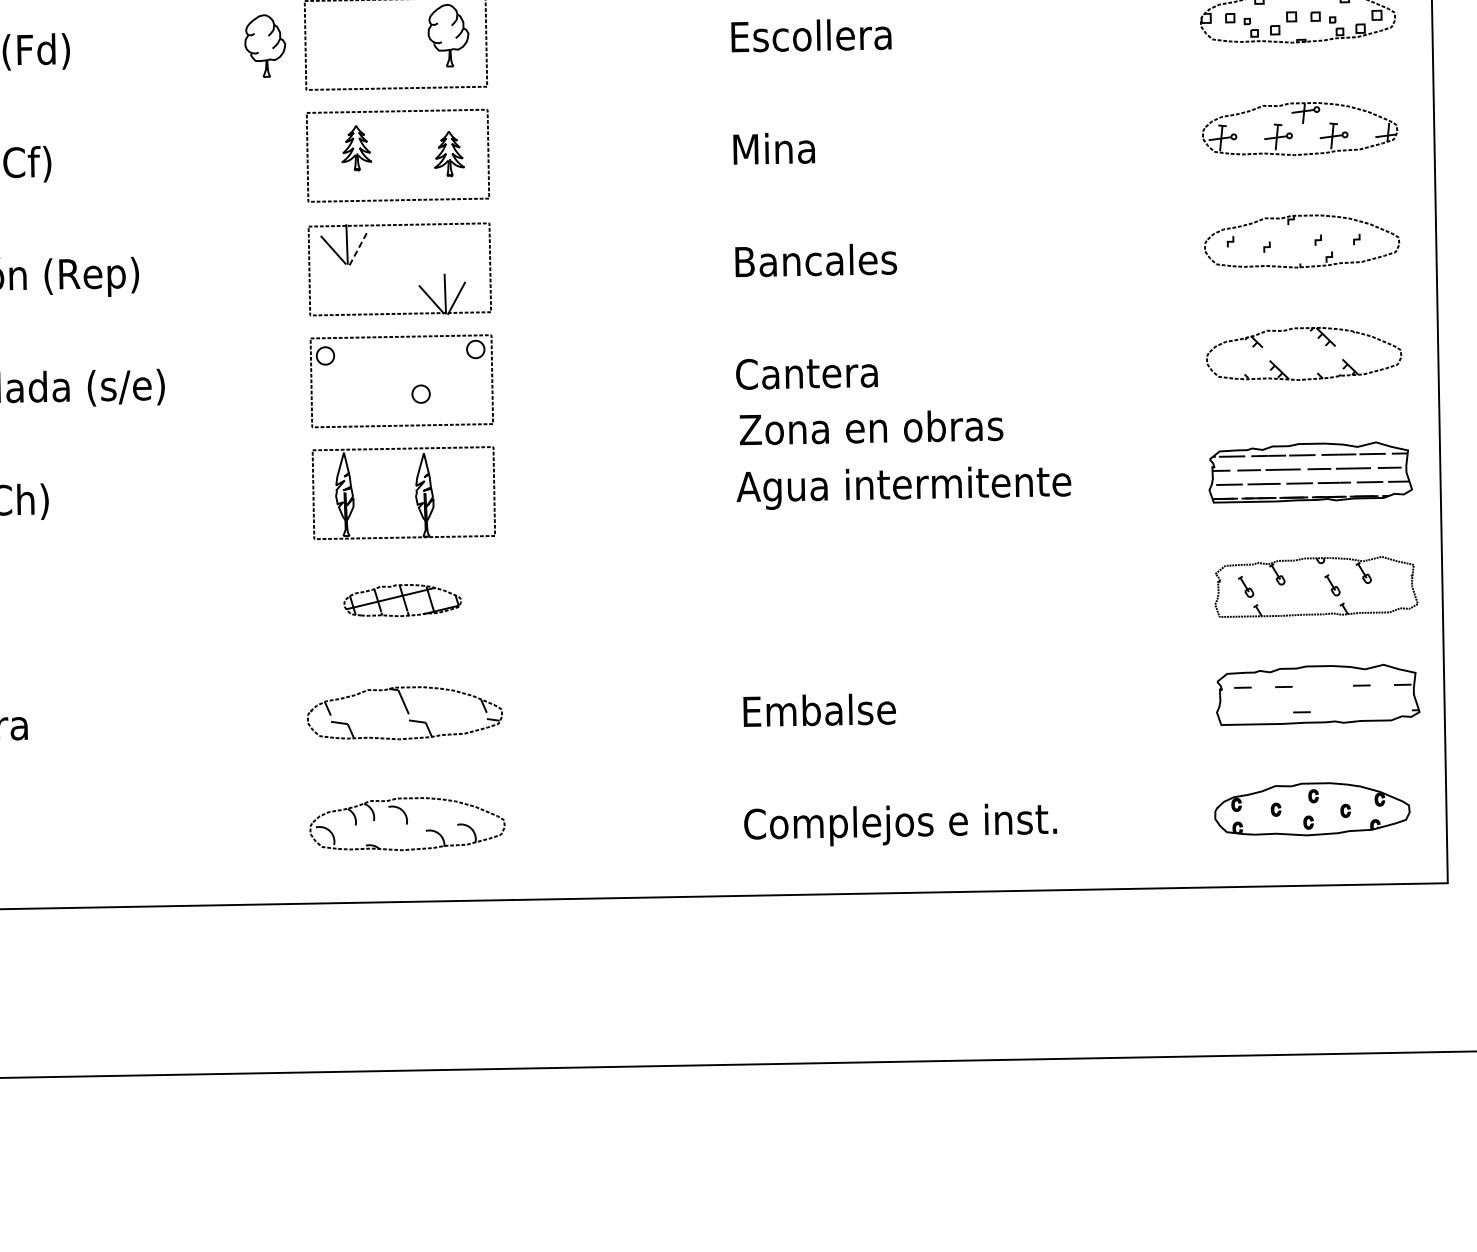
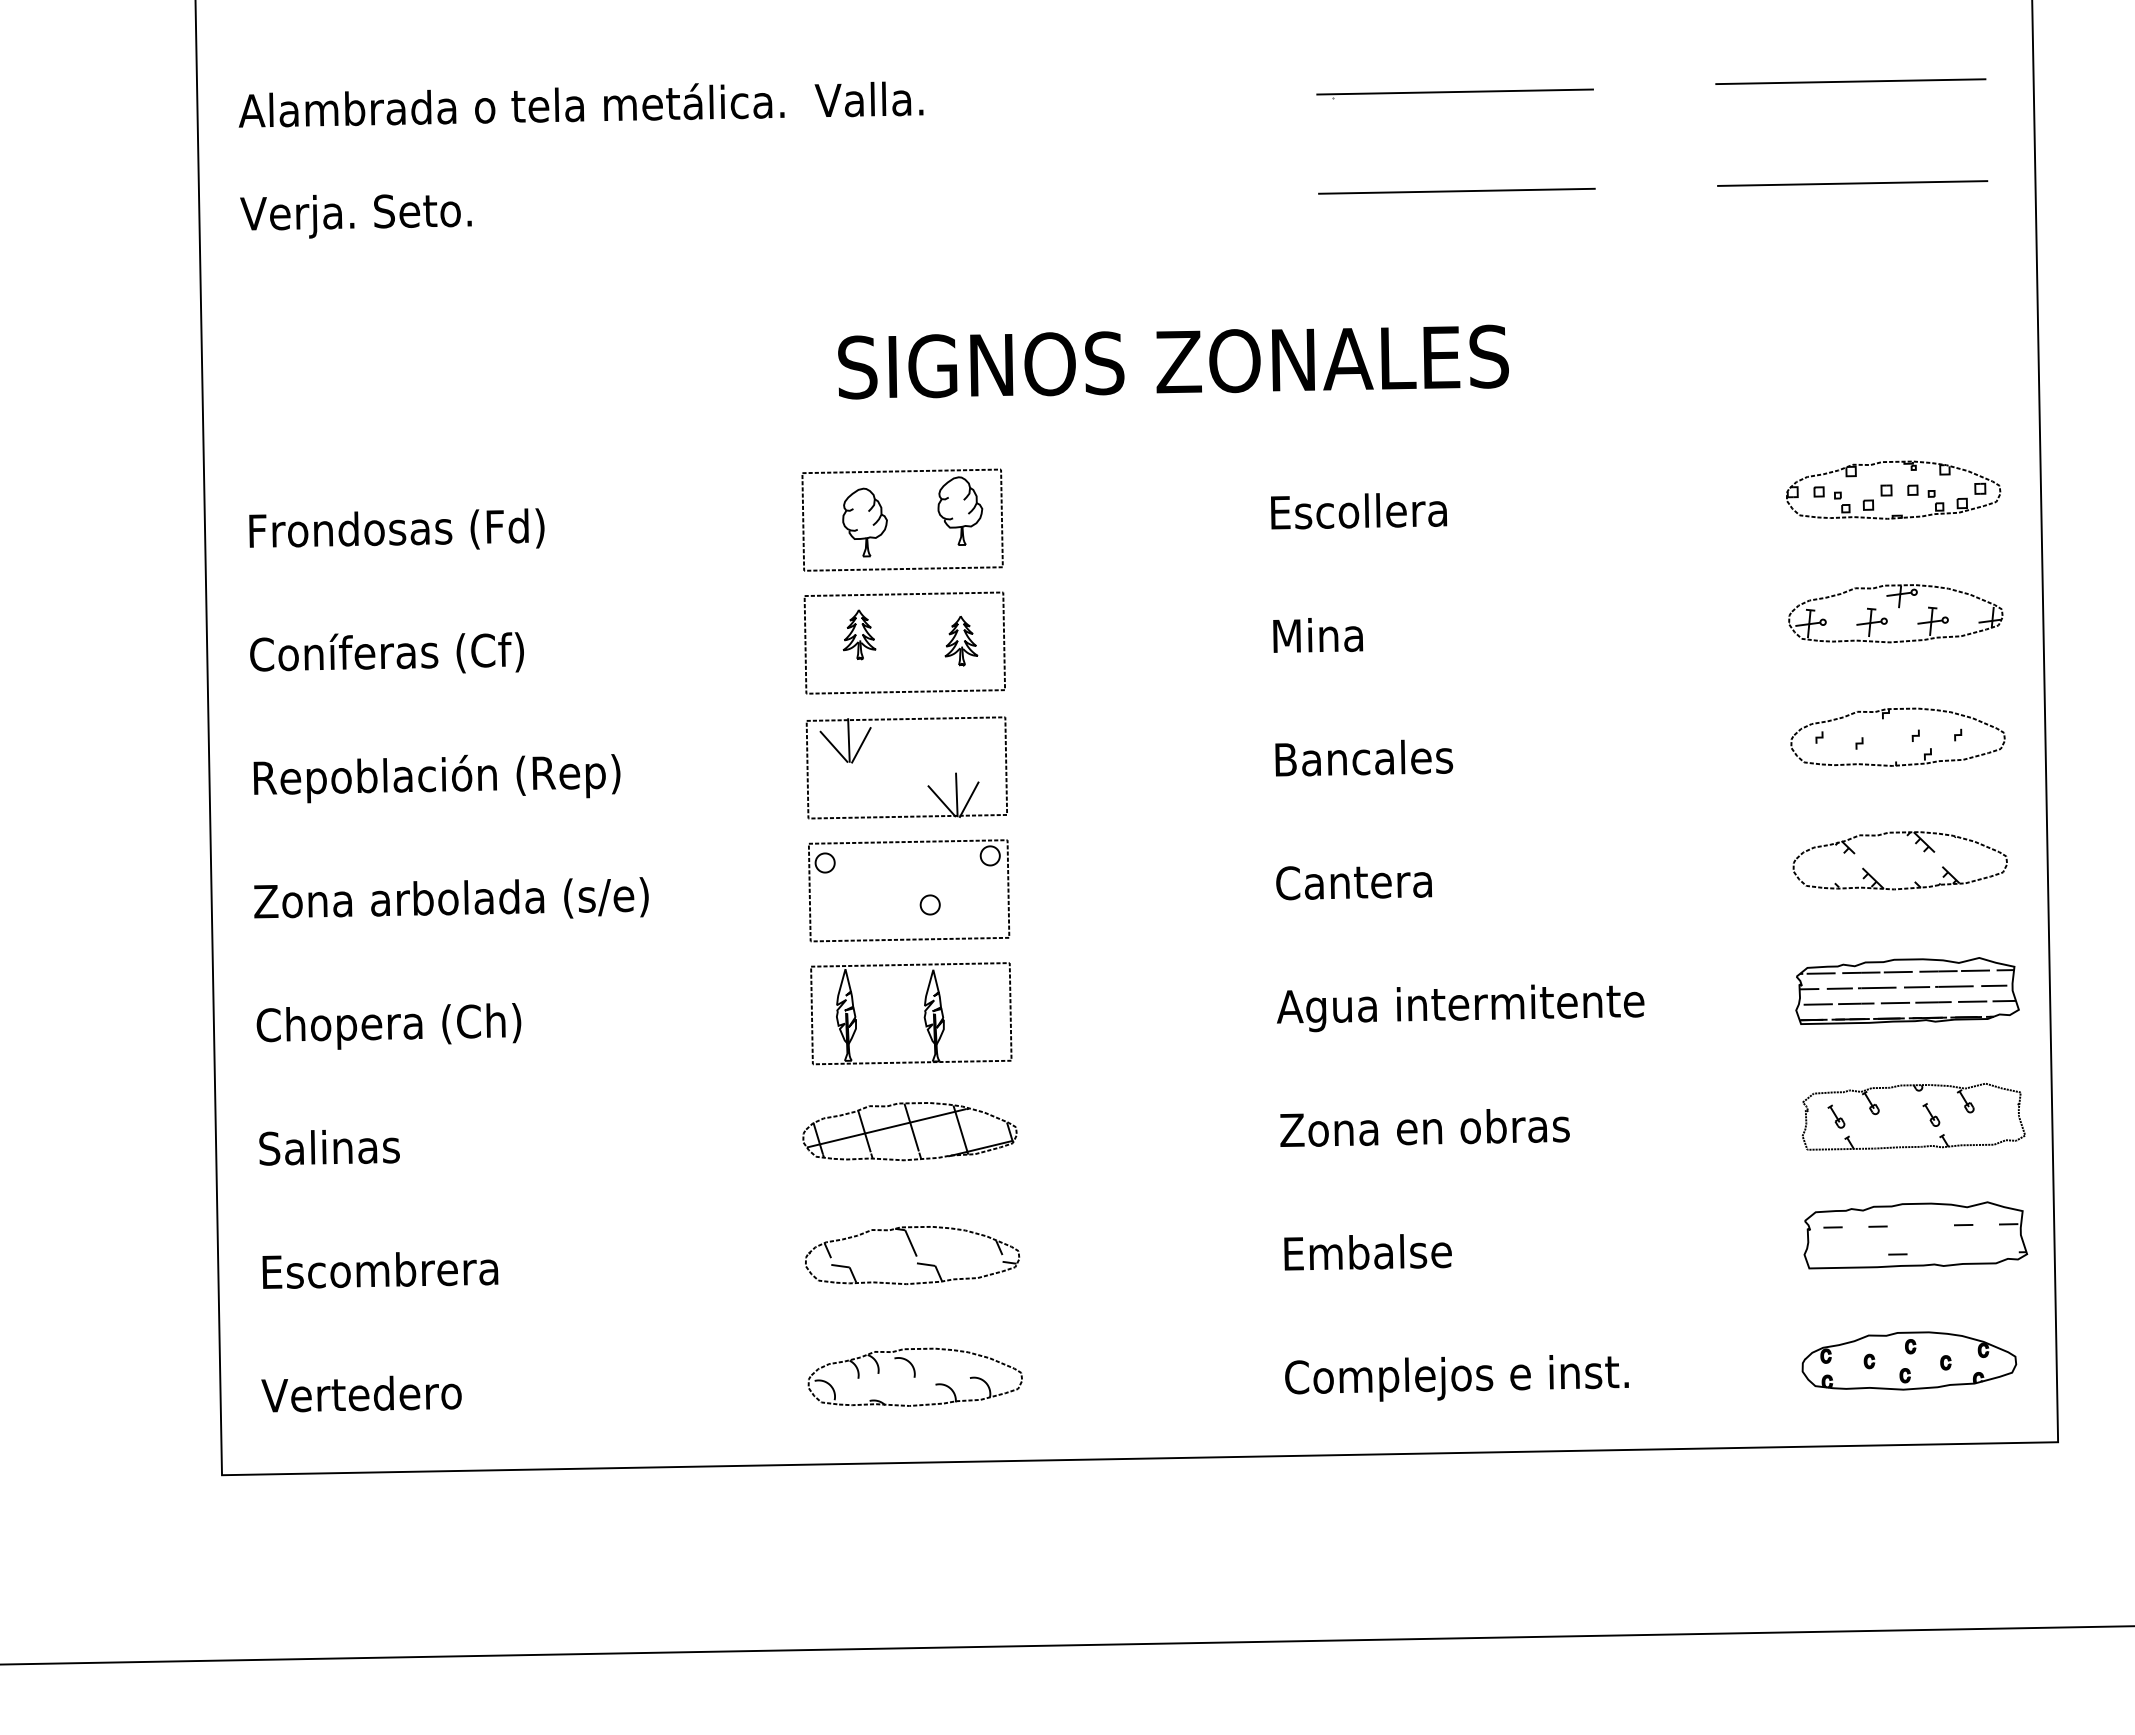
part: (264, 46) -> (864, 522), moved
line: (358, 248) -> (861, 745), dashed -> solid
text: (871, 427) -> (1424, 1127), moved
part: (402, 600) -> (909, 1131), size x1.67

